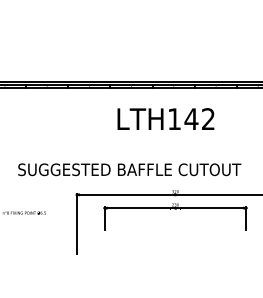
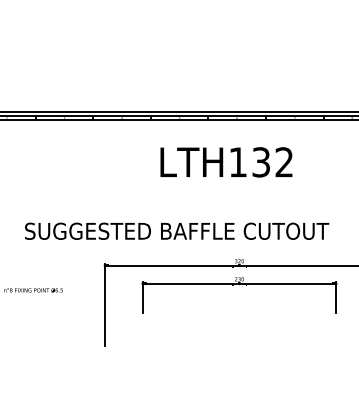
text: (190, 119) -> (260, 162), LTH142 -> LTH132

